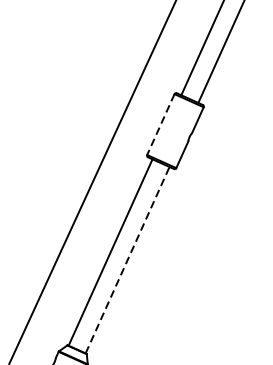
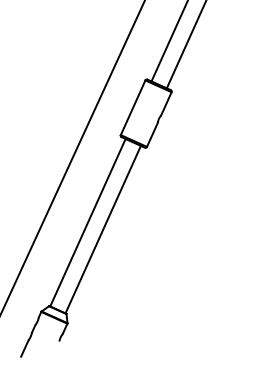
line: (161, 124) -> (133, 107), dashed -> solid
line: (127, 260) -> (103, 229), dashed -> solid

